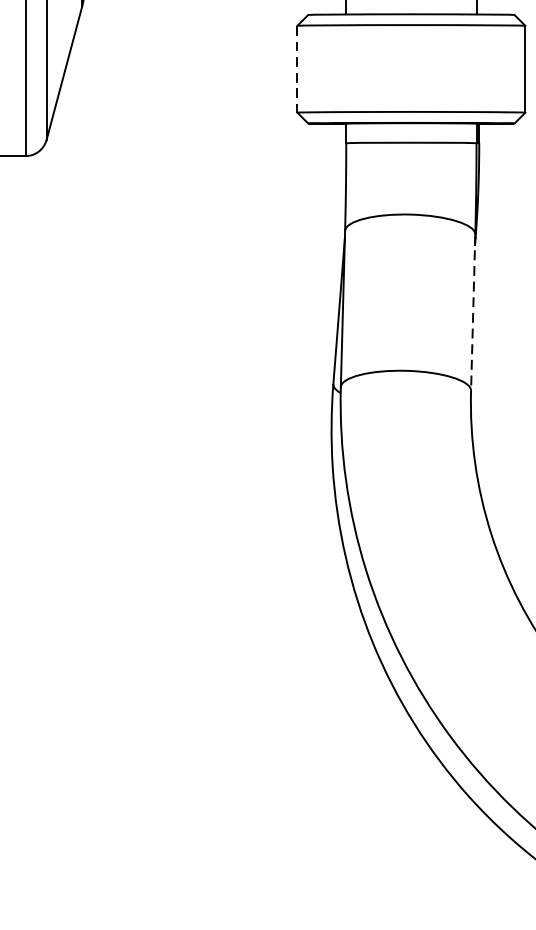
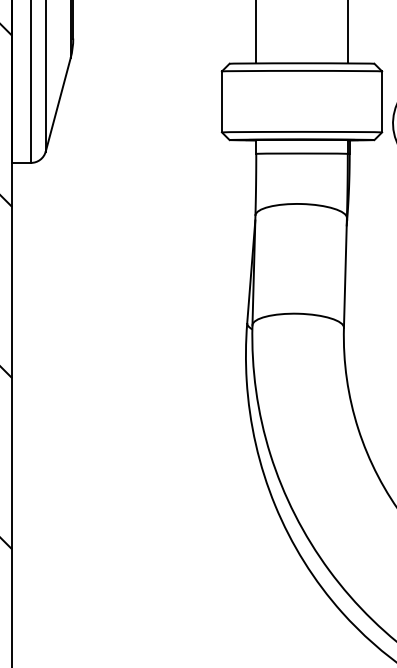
line: (296, 68) -> (221, 101), dashed -> solid
line: (473, 312) -> (345, 272), dashed -> solid

